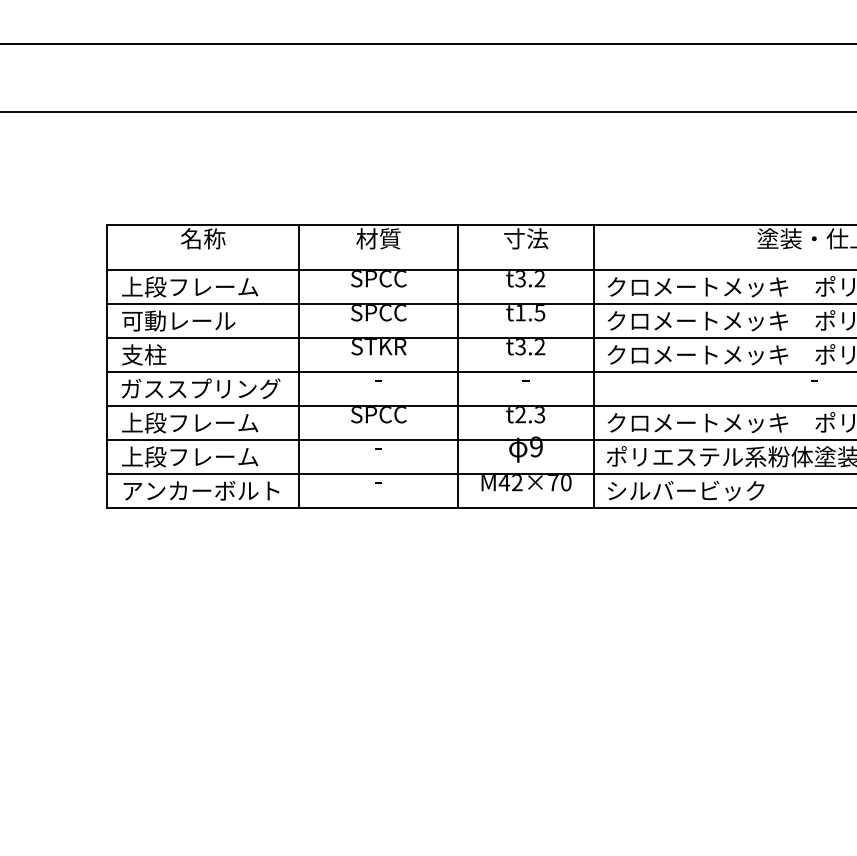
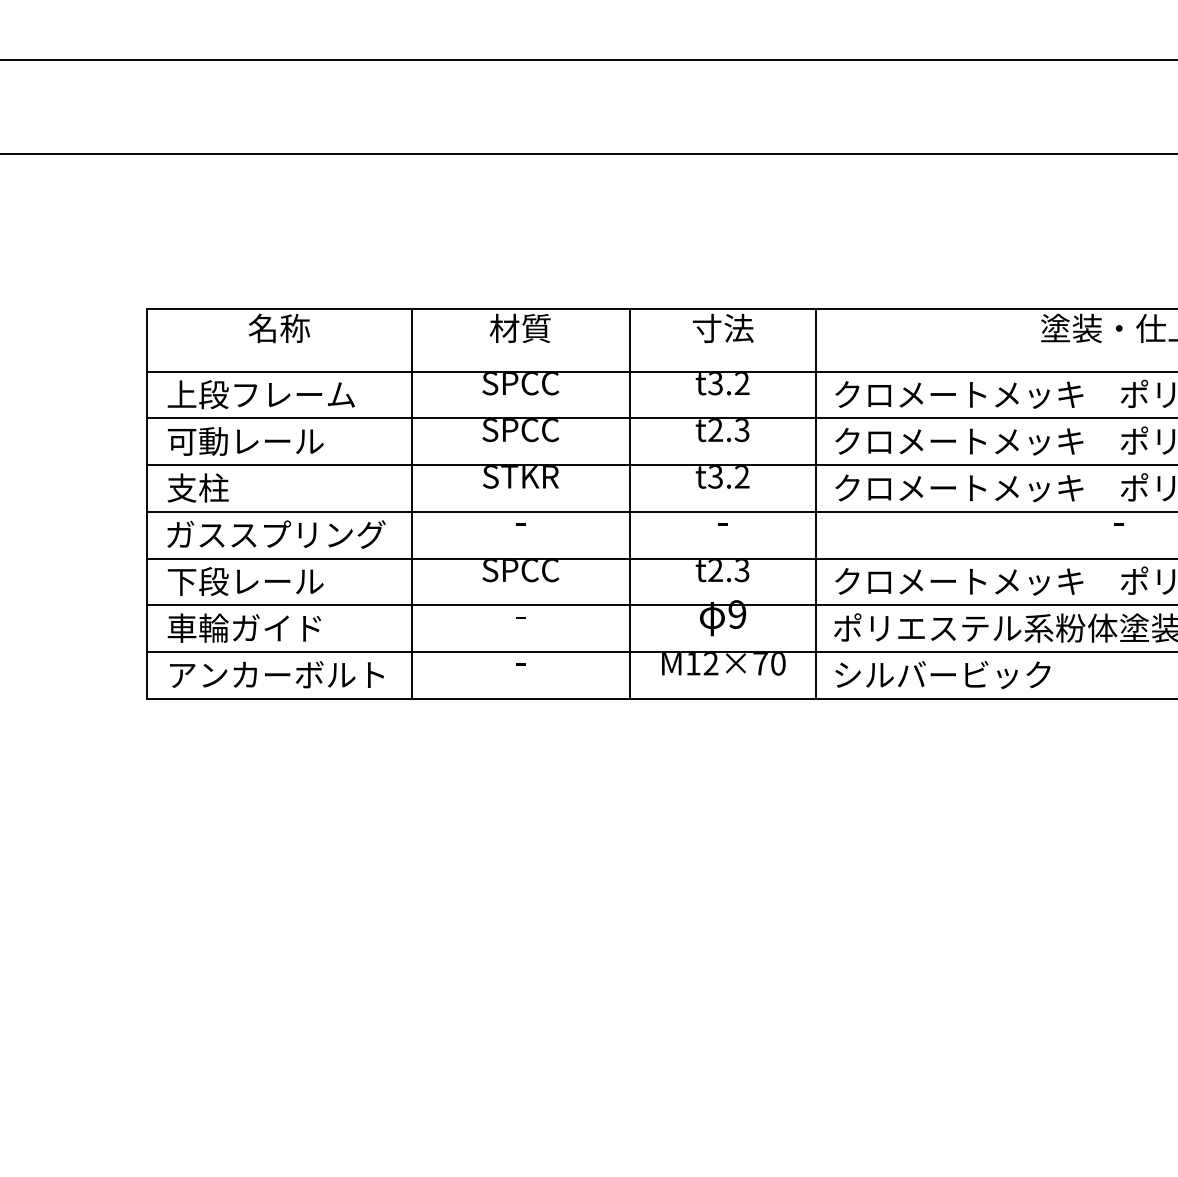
text: (530, 313) -> (729, 431), t1.5 -> t2.3
text: (190, 422) -> (261, 580), 上段フレーム -> 下段レール
text: (190, 456) -> (261, 627), 上段フレーム -> 車輪ガイド
text: (504, 483) -> (693, 664), M42×70 -> M12×70

